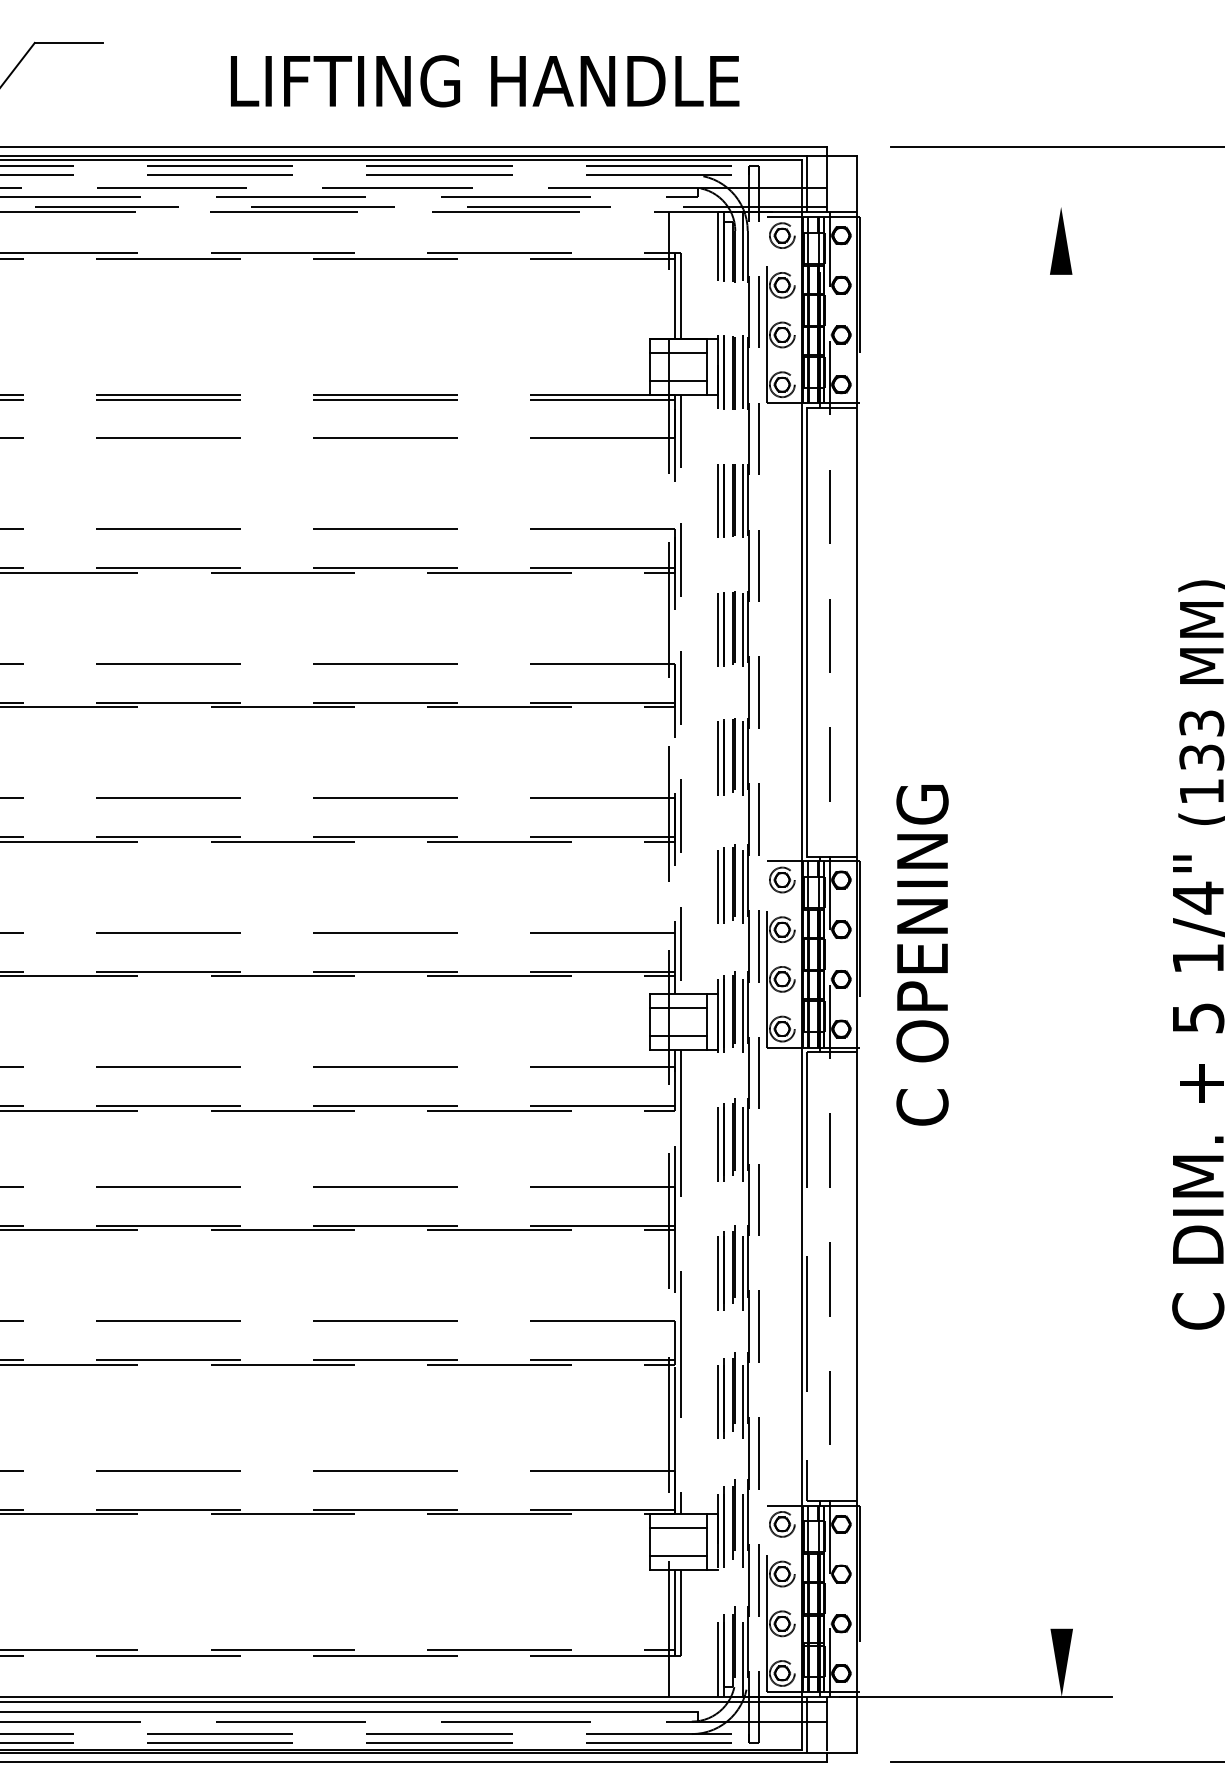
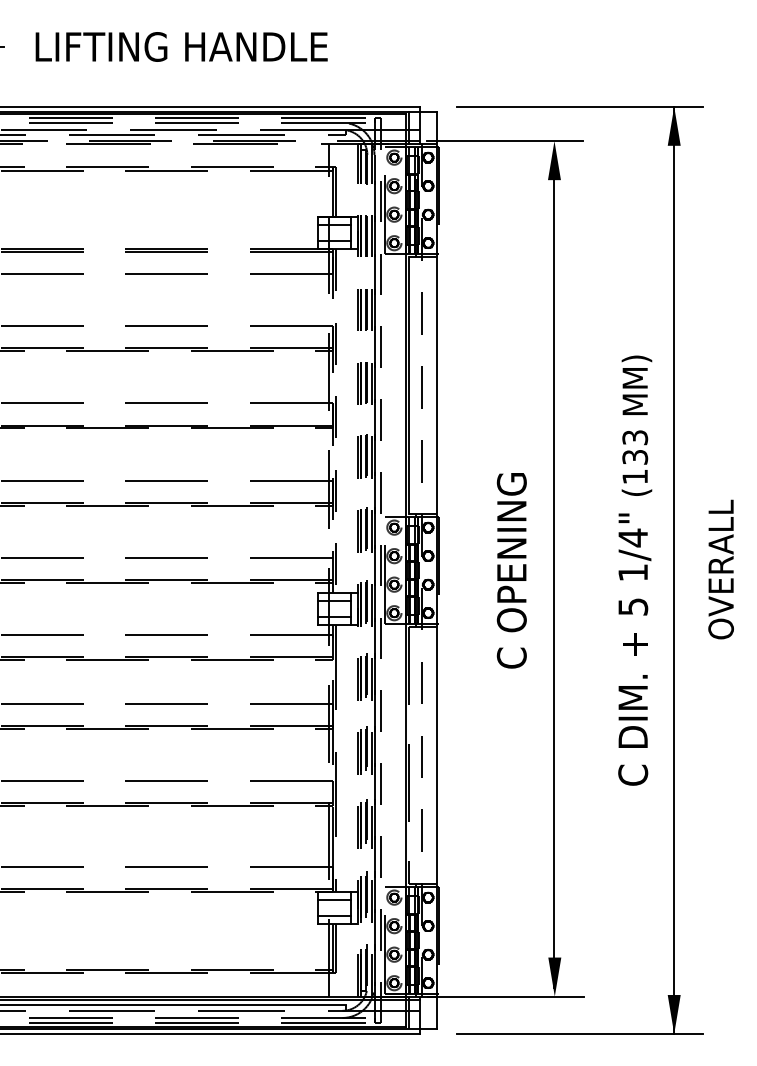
text: (484, 80) -> (181, 46), moved
line: (975, 207) -> (505, 141), added
line: (1061, 952) -> (554, 569), added
text: (921, 954) -> (511, 570), moved

